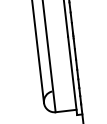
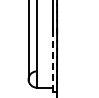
line: (71, 74) -> (52, 60), solid -> dashed

